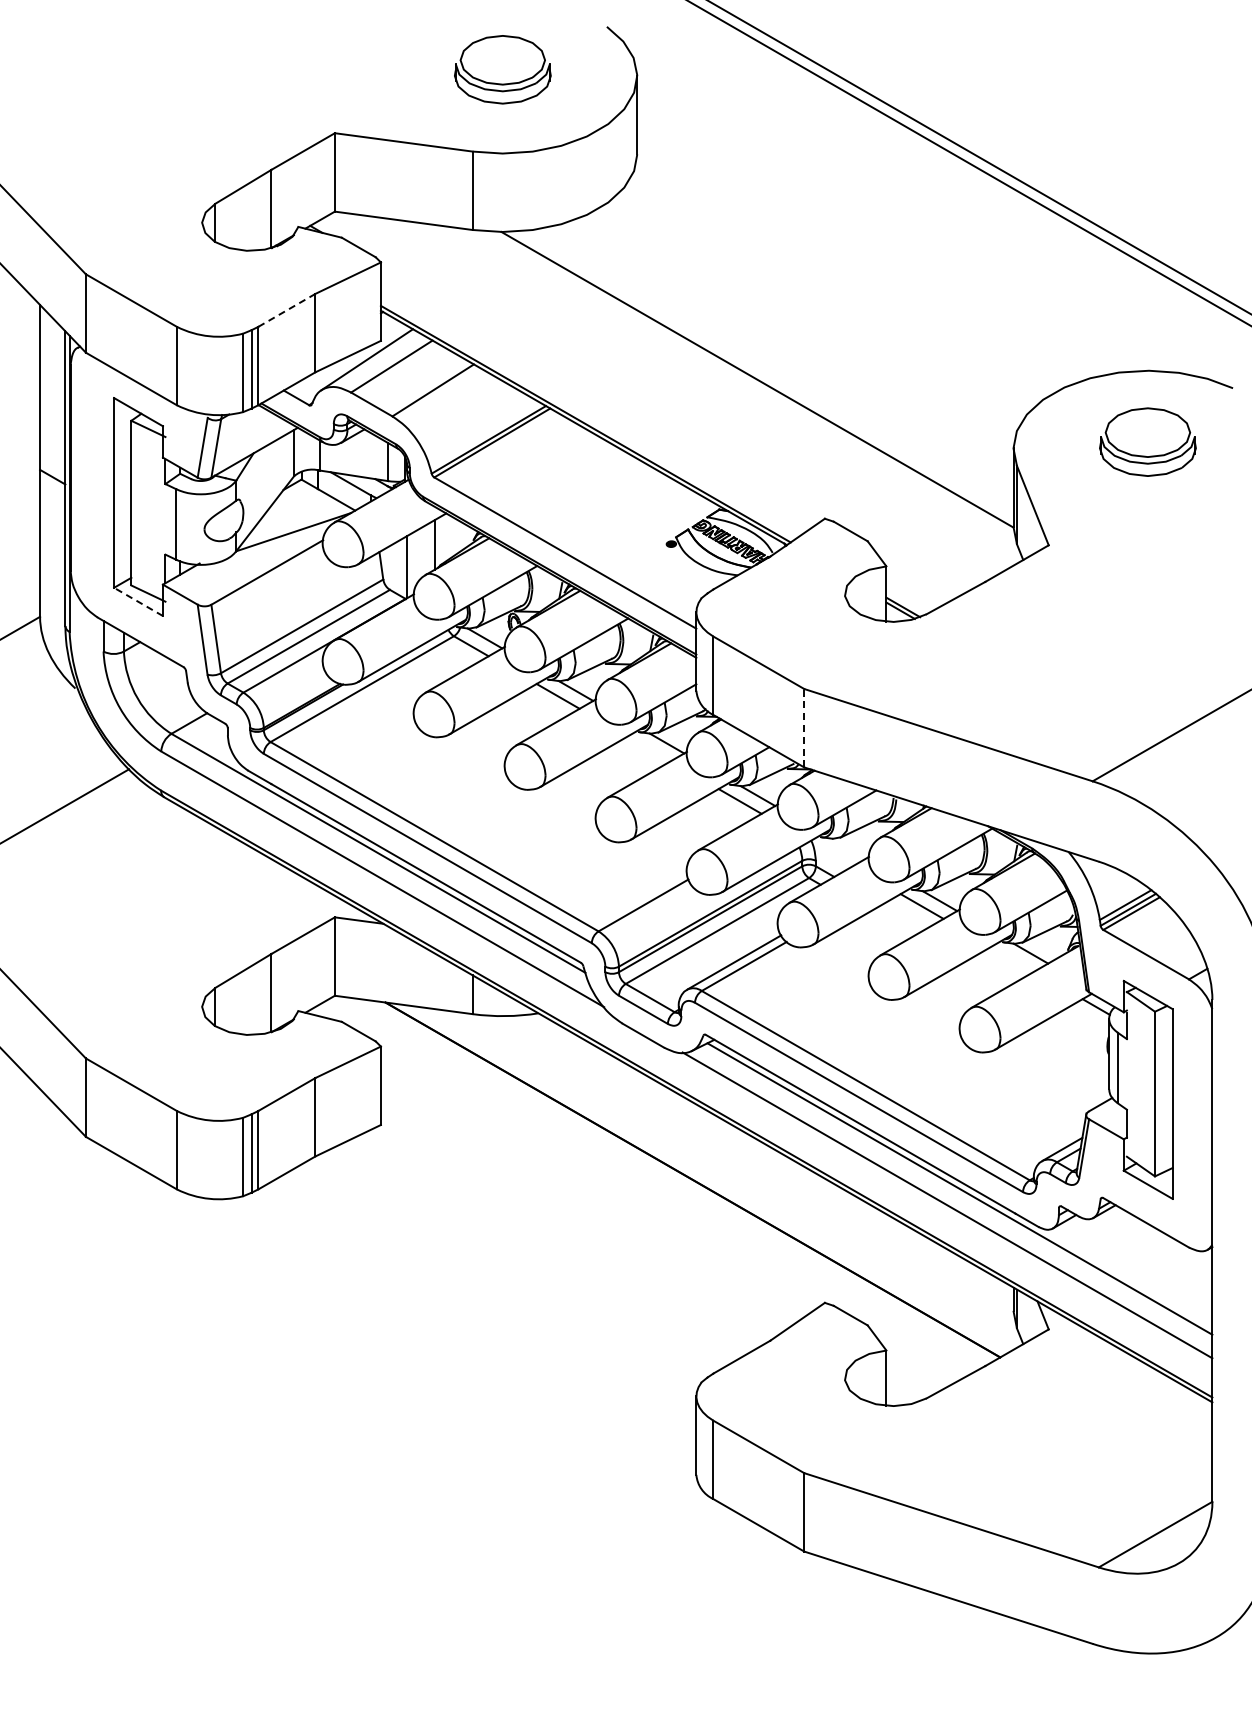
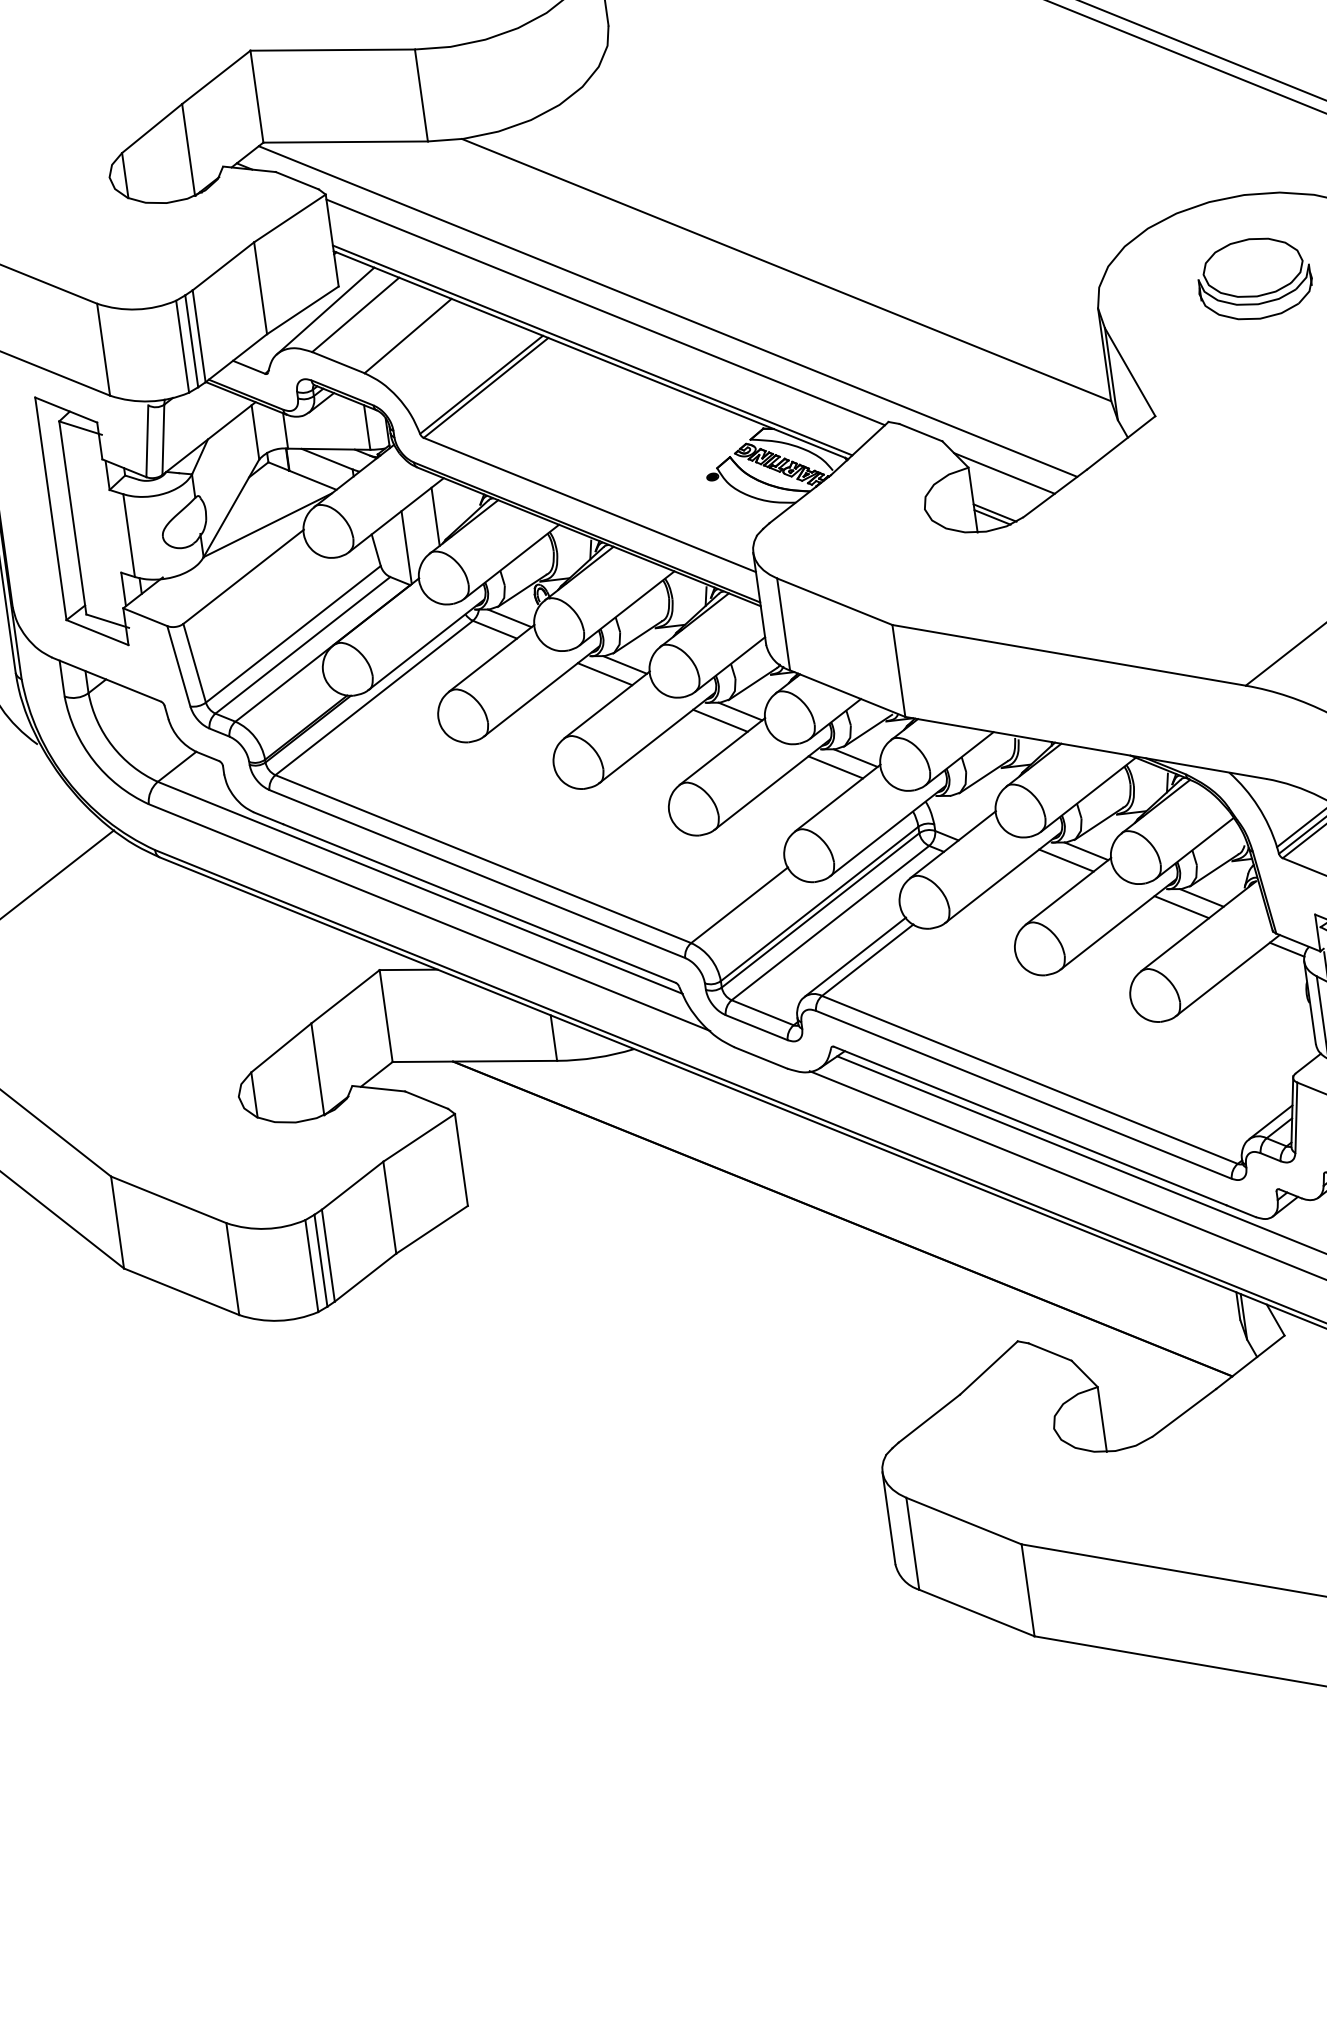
line: (286, 310) -> (222, 266), dashed -> solid
line: (600, 393) -> (604, 312), added
line: (653, 400) -> (668, 311), added
line: (915, 575) -> (1004, 473), added
line: (138, 601) -> (97, 632), dashed -> solid
line: (804, 727) -> (899, 670), dashed -> solid
line: (648, 748) -> (719, 720), added
line: (1012, 958) -> (1180, 906), added

